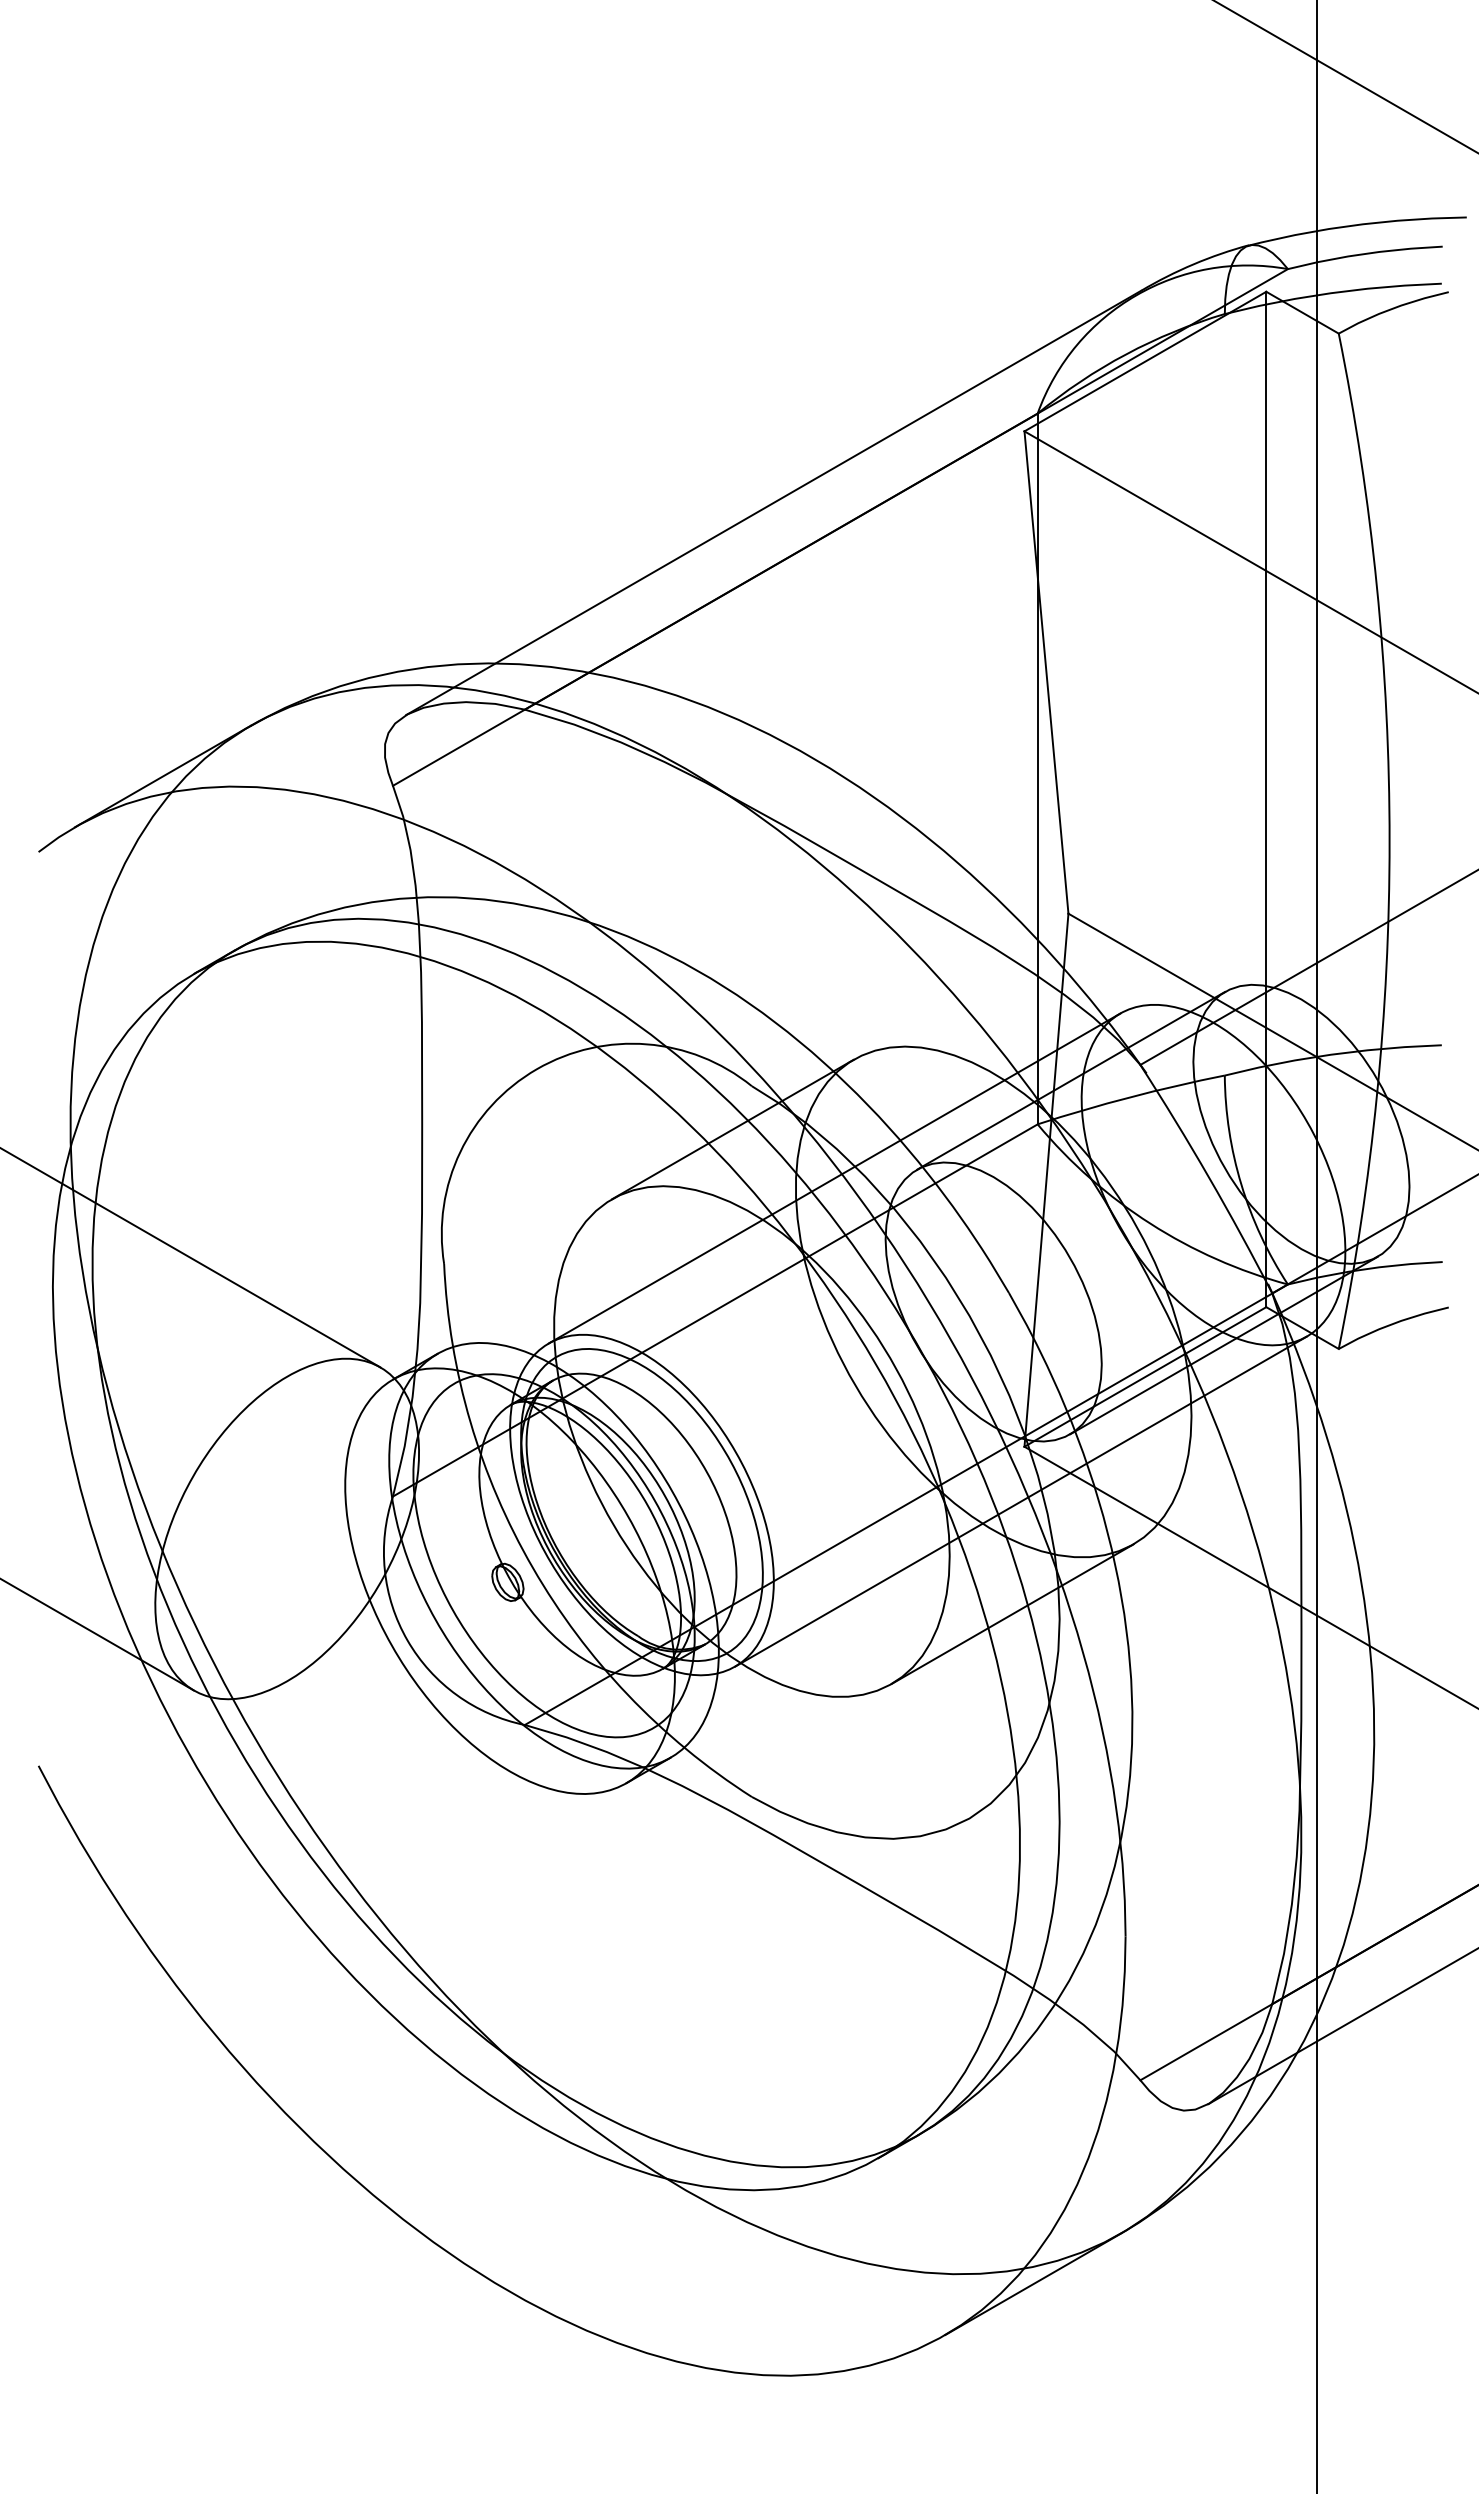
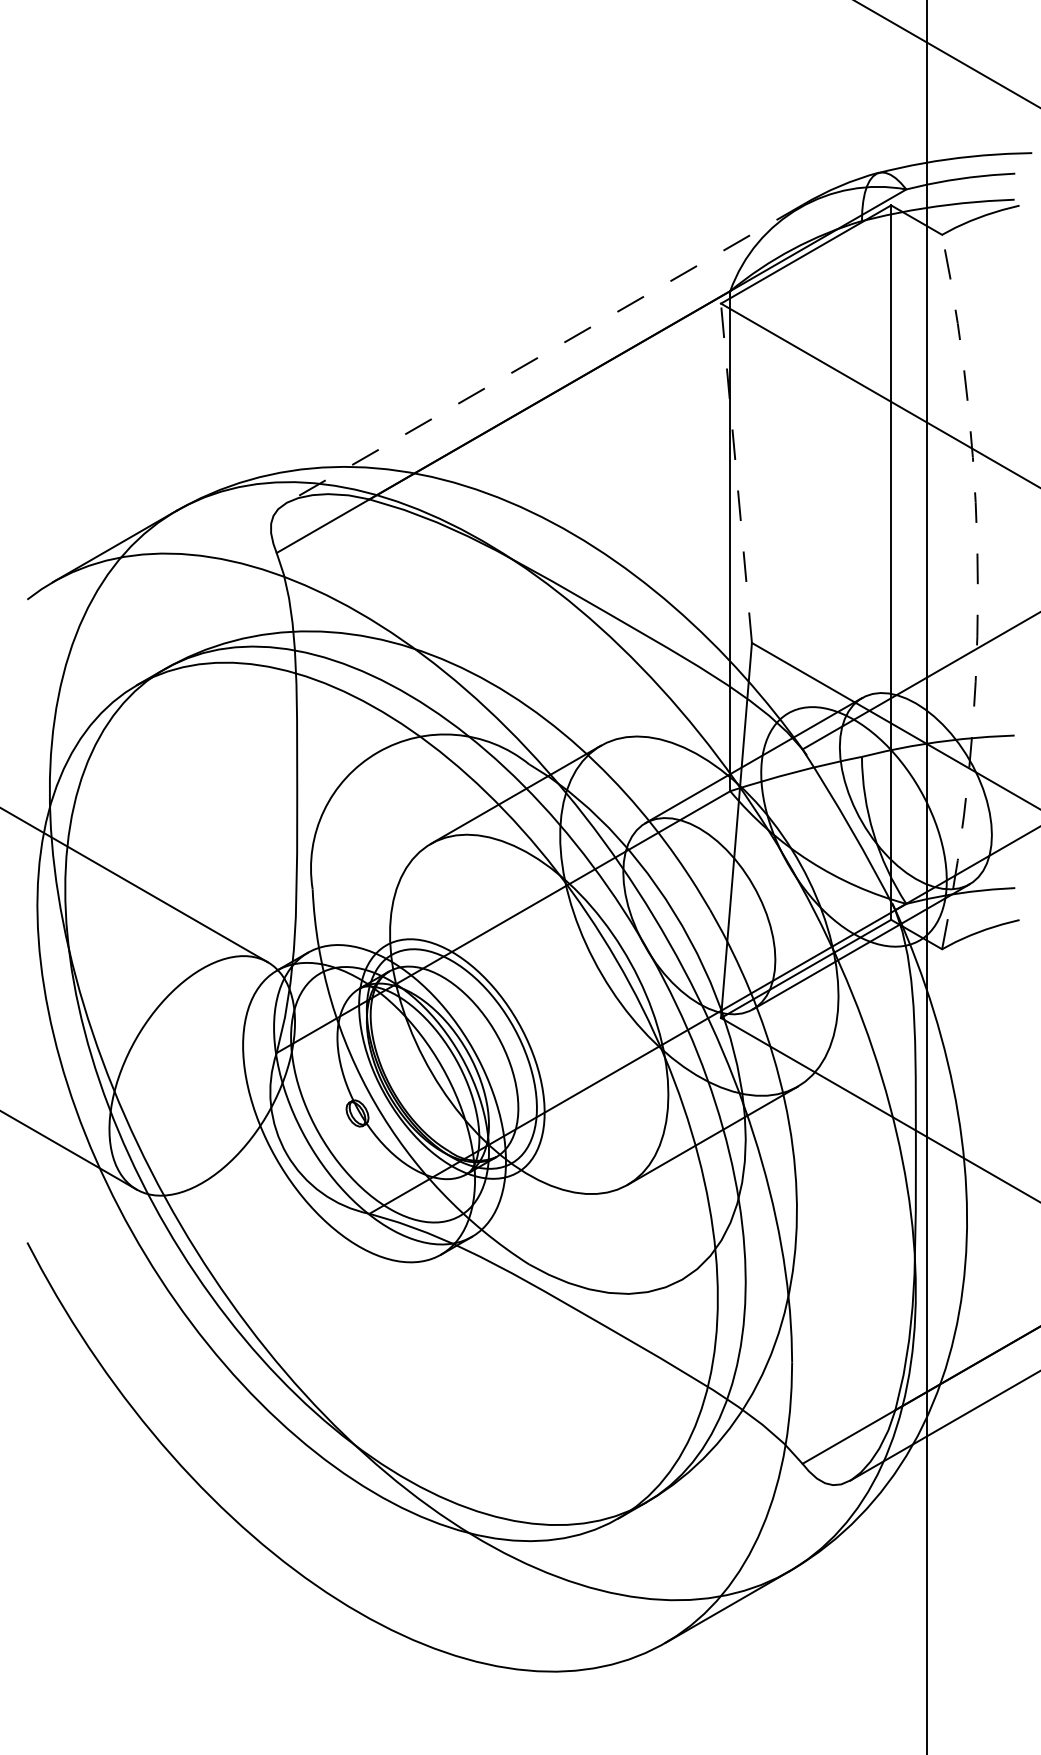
line: (773, 503) -> (544, 354), solid -> dashed
line: (1046, 672) -> (736, 473), solid -> dashed
arc: (1389, 841) -> (977, 592), solid -> dashed
line: (834, 1178) -> (587, 829), removed
line: (1020, 1501) -> (718, 1056), removed

